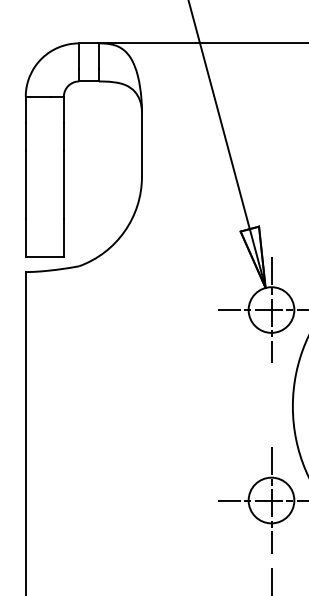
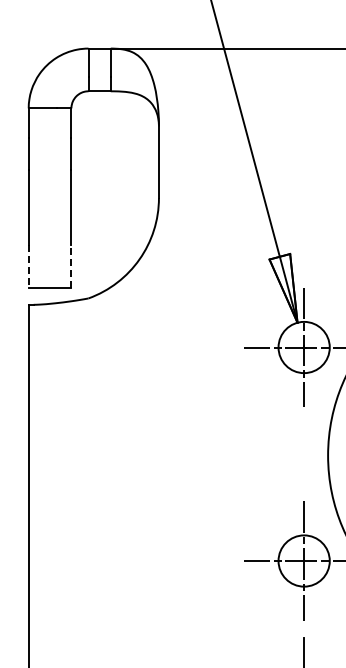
line: (63, 236) -> (71, 265), solid -> dashed
line: (25, 237) -> (28, 266), solid -> dashed

